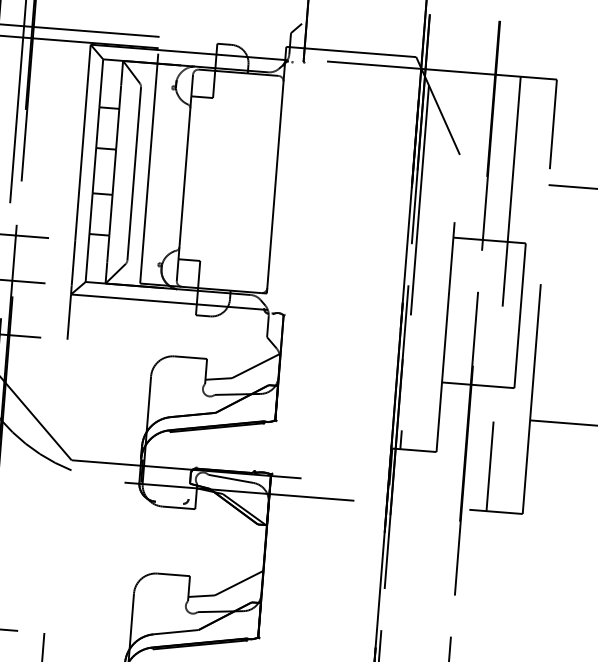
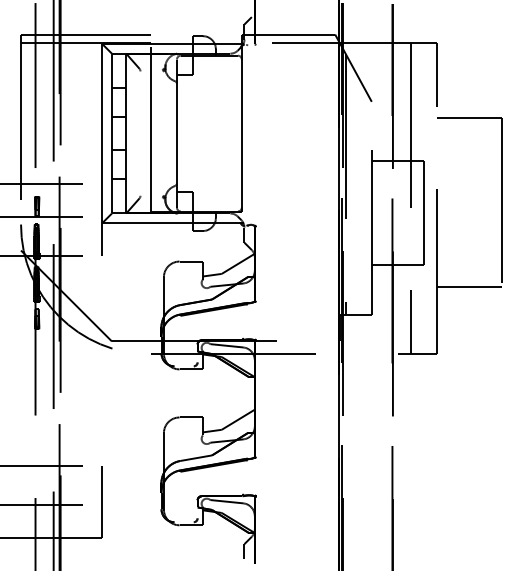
line: (134, 173) -> (140, 133), removed

